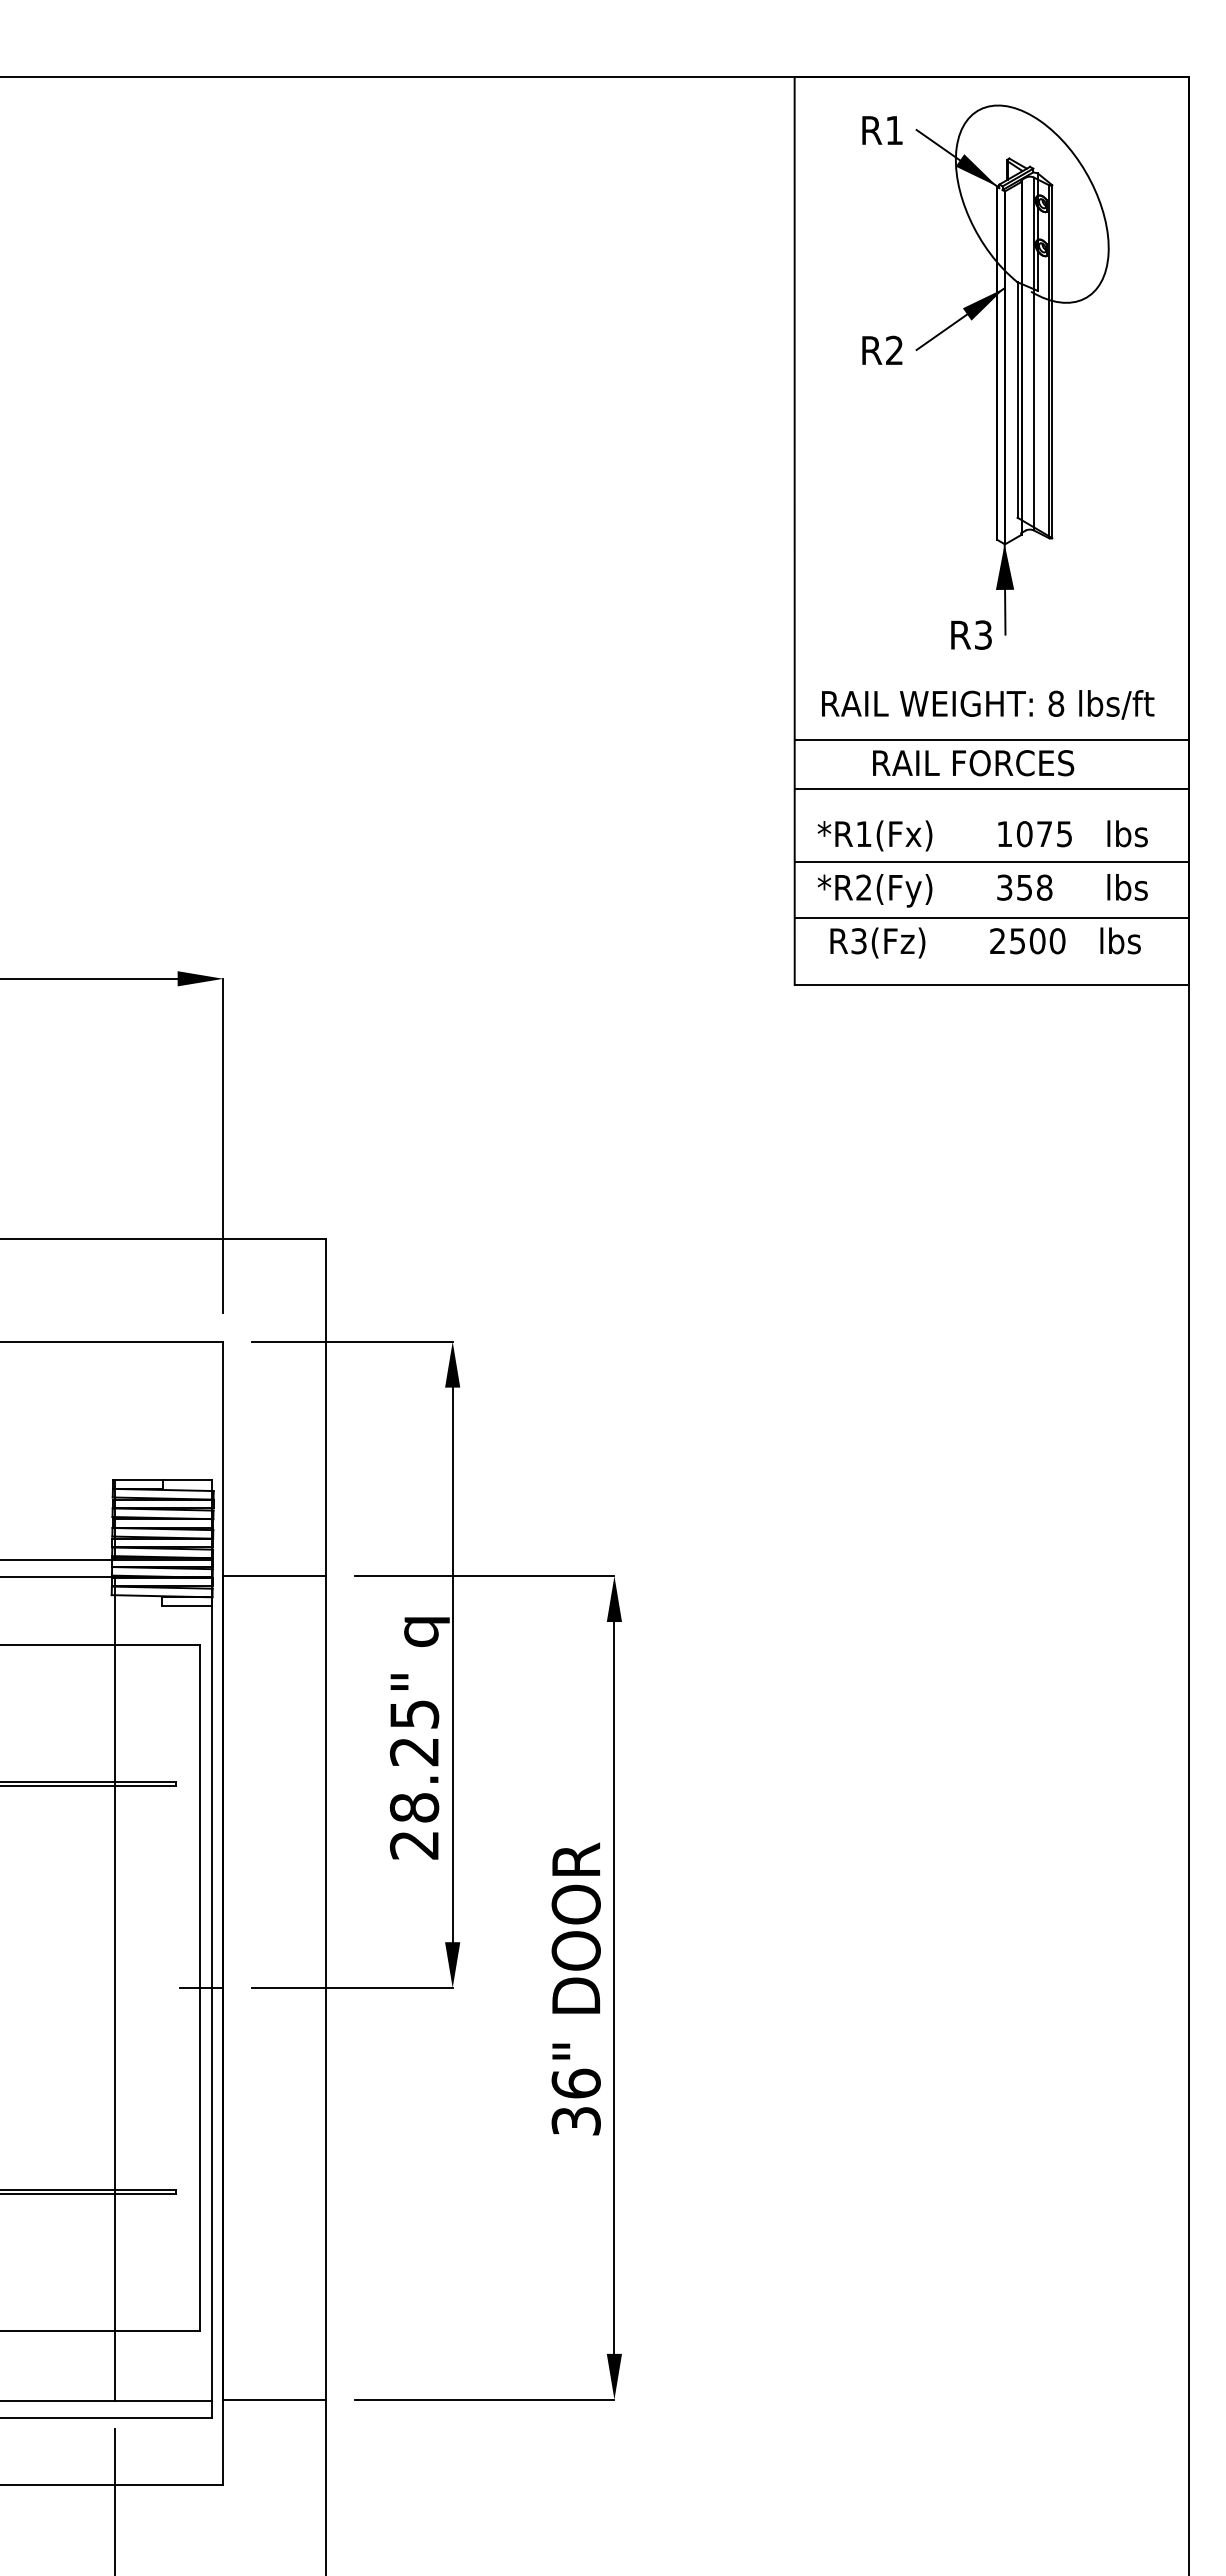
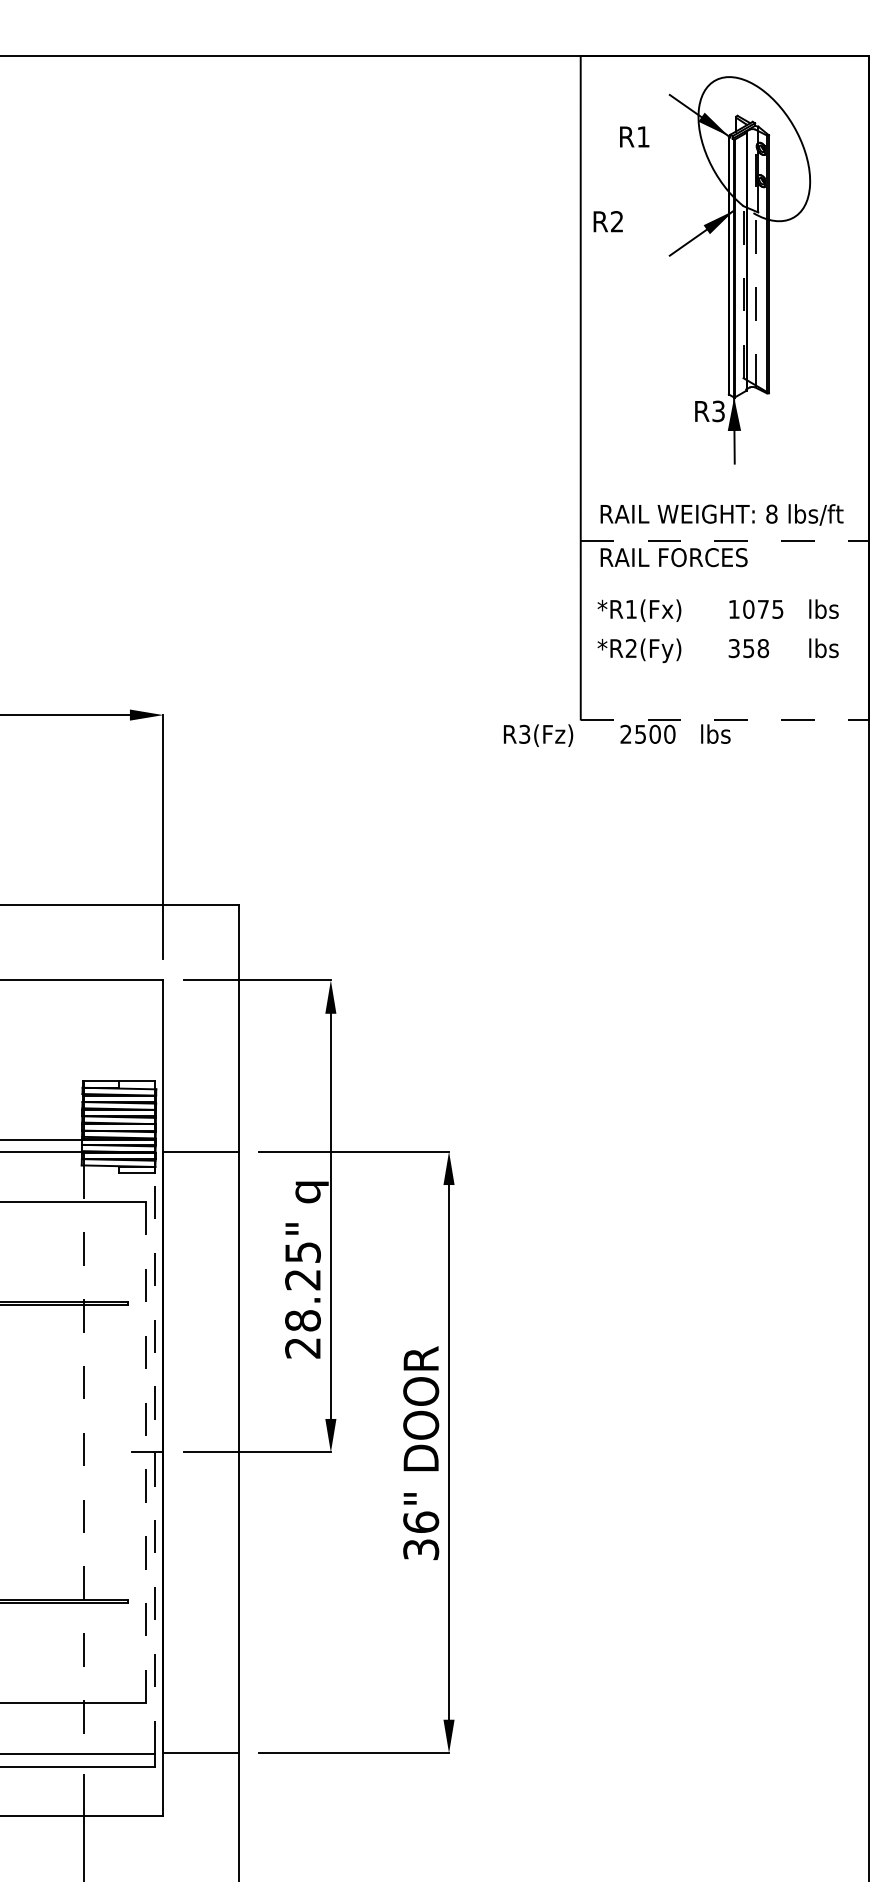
text: (882, 130) -> (634, 136), moved
text: (882, 349) -> (608, 220), moved
line: (1033, 353) -> (755, 258), solid -> dashed
line: (1017, 400) -> (743, 292), solid -> dashed
text: (971, 634) -> (709, 410), moved
line: (992, 739) -> (725, 540), solid -> dashed
text: (973, 763) -> (674, 557), moved
line: (991, 789) -> (724, 576), removed
line: (991, 861) -> (724, 629), removed
line: (991, 918) -> (724, 671), removed
text: (985, 942) -> (617, 735), moved
line: (992, 984) -> (725, 719), solid -> dashed
line: (200, 1987) -> (146, 1452), solid -> dashed
line: (114, 1997) -> (83, 1459), solid -> dashed
line: (211, 2002) -> (154, 1463), solid -> dashed

